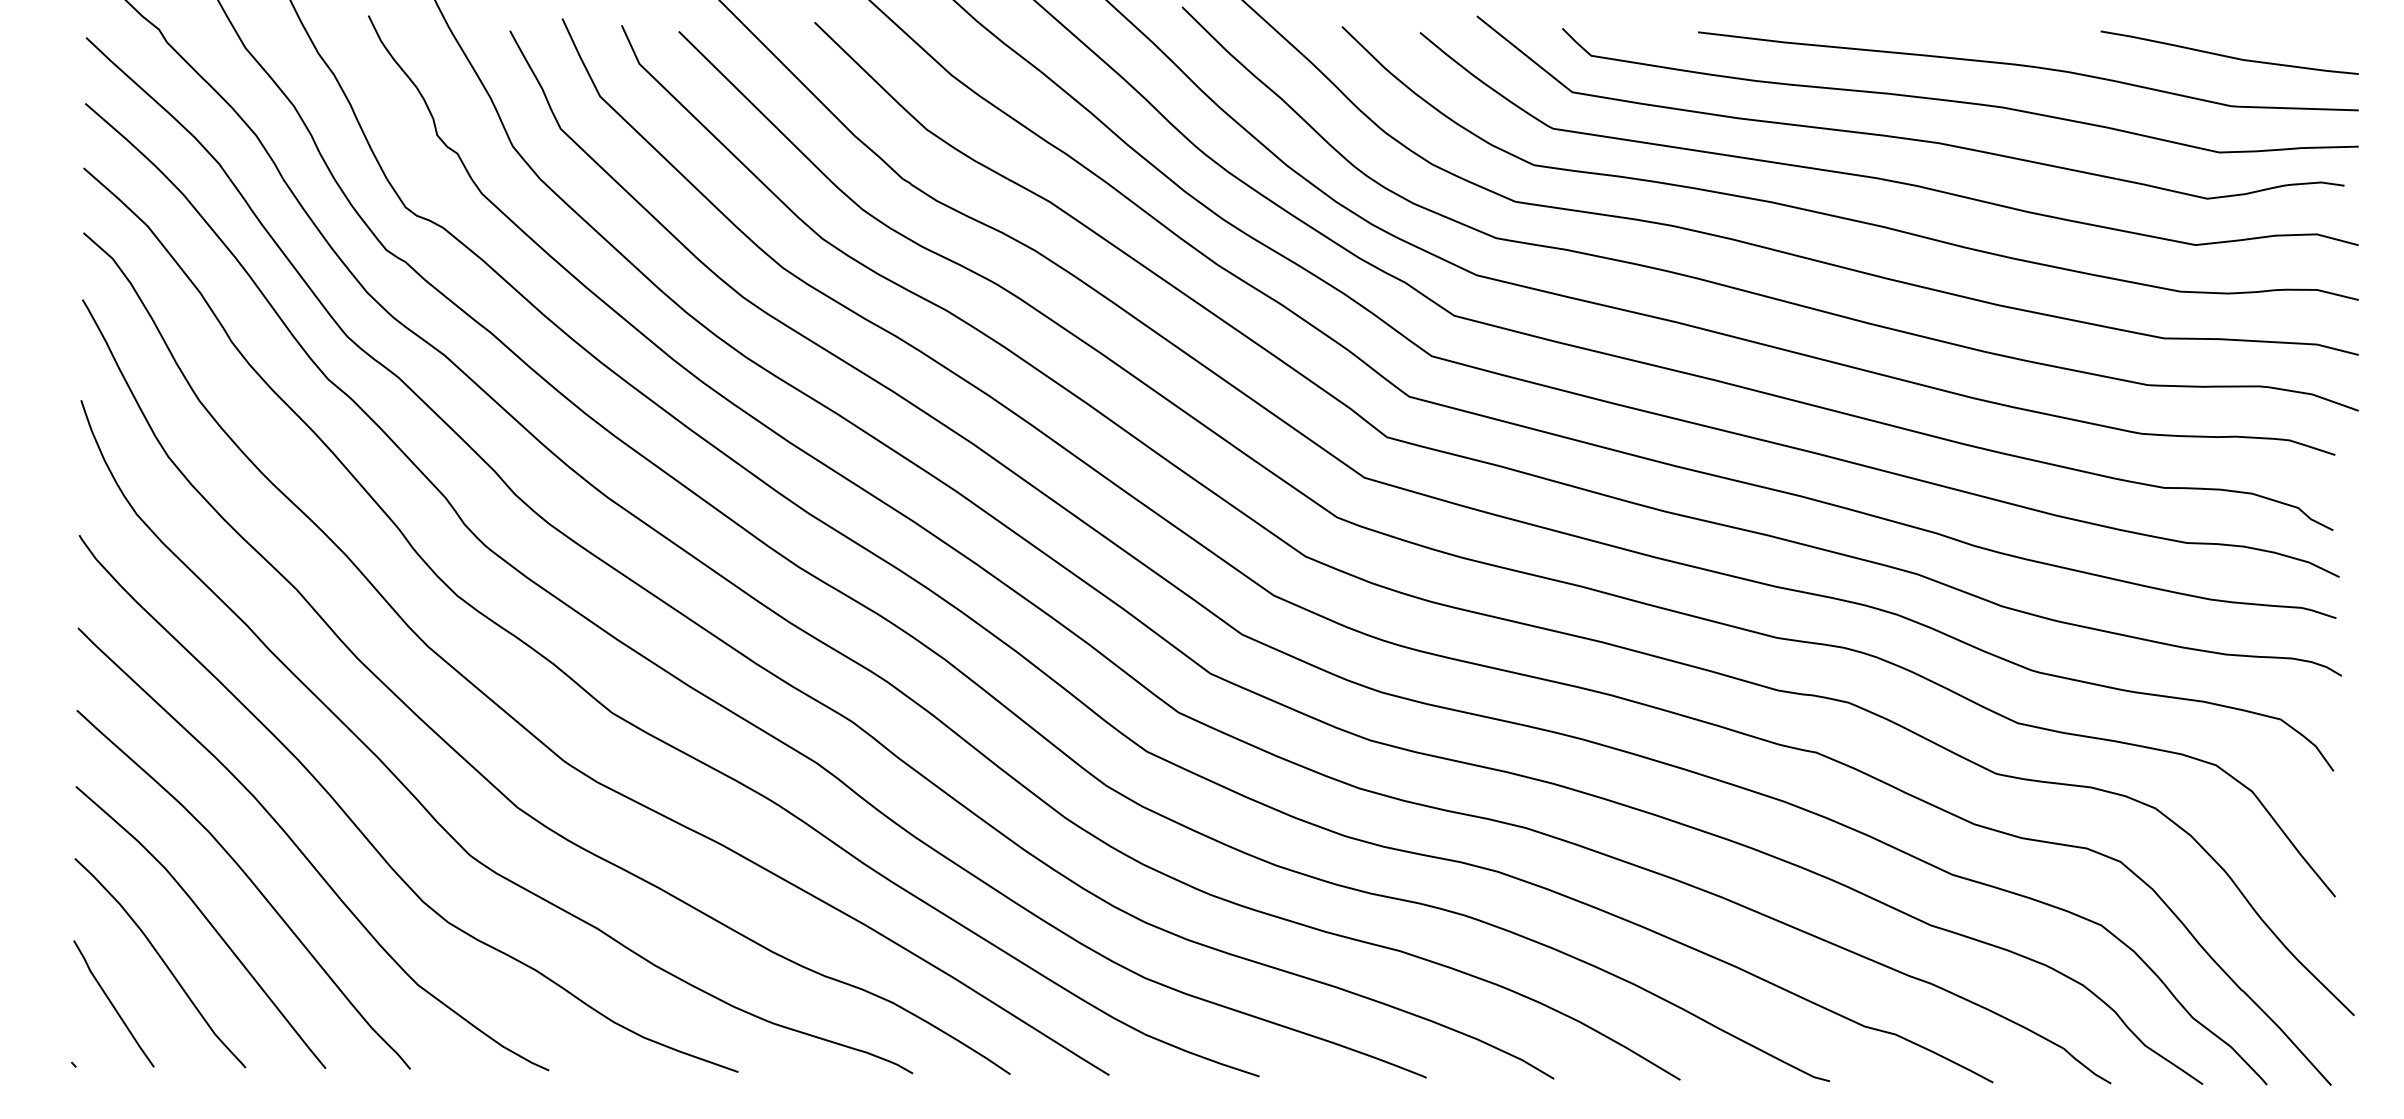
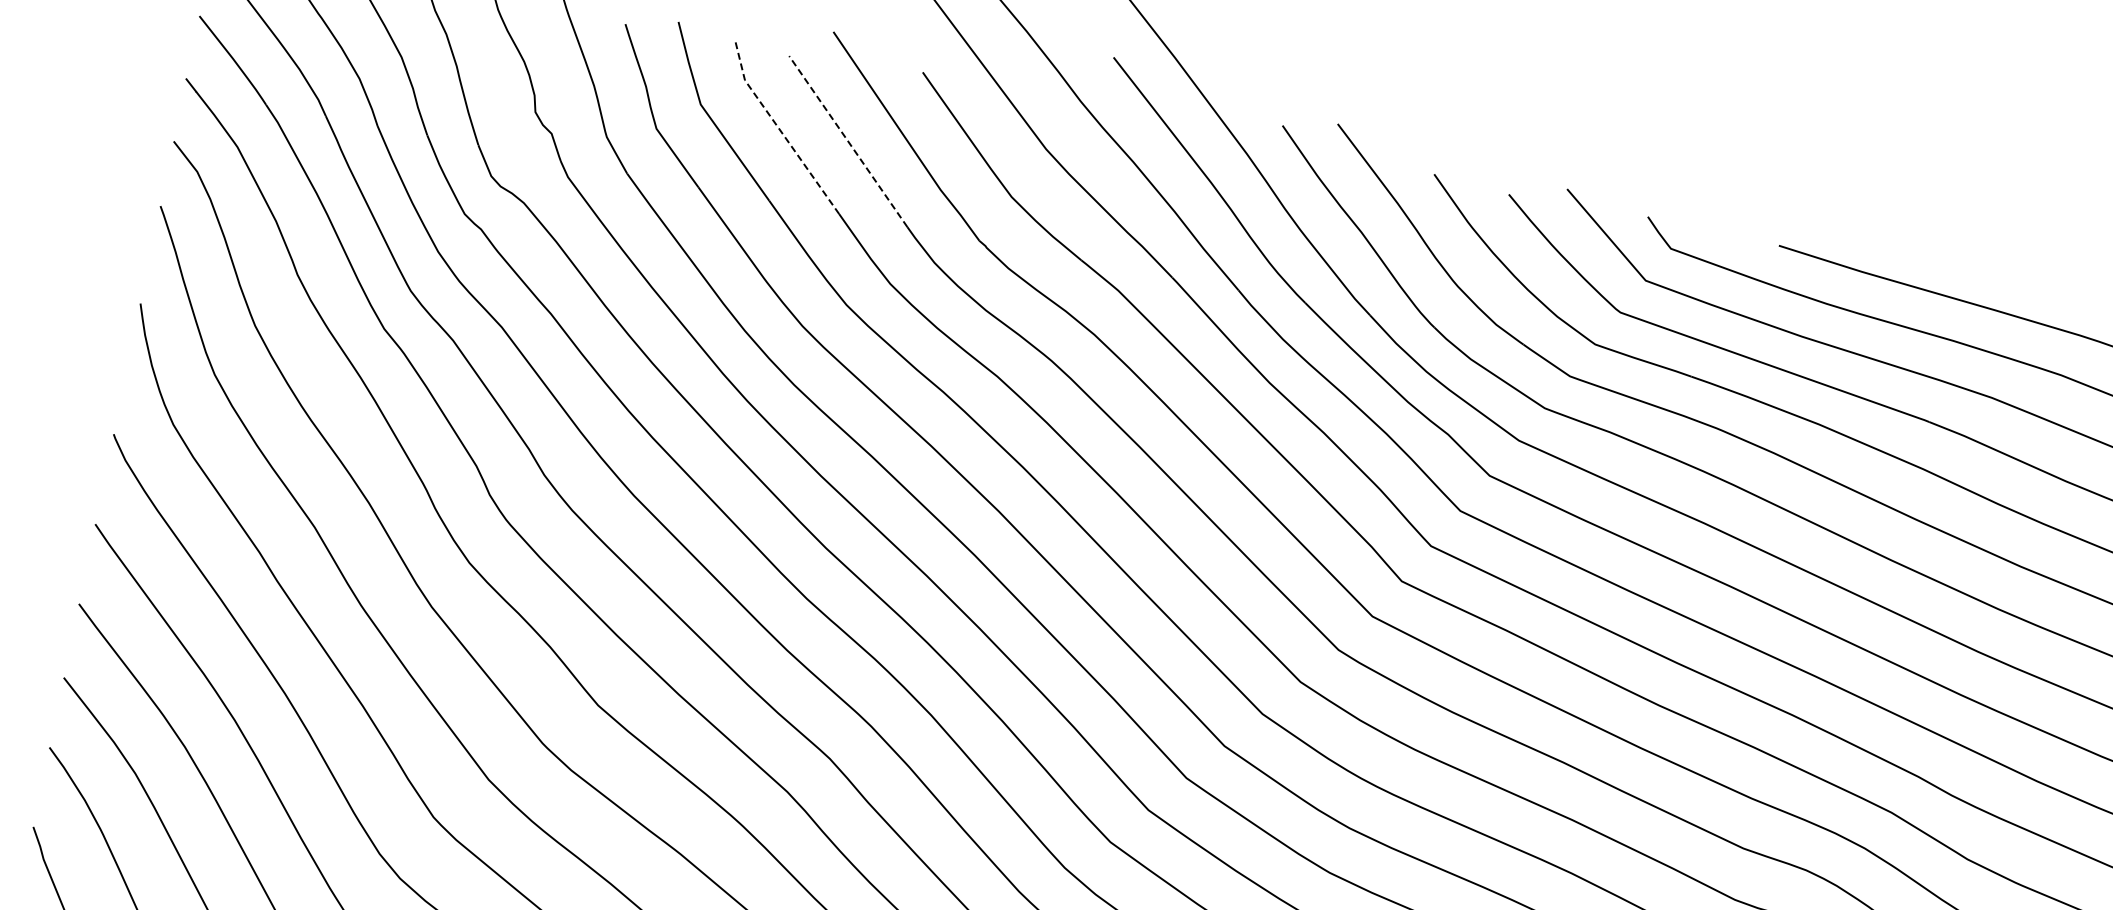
line: (753, 104) -> (848, 140), solid -> dashed
line: (683, 106) -> (779, 129), solid -> dashed

